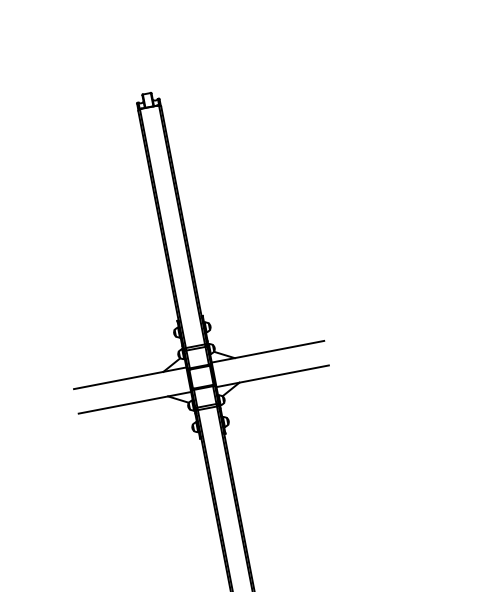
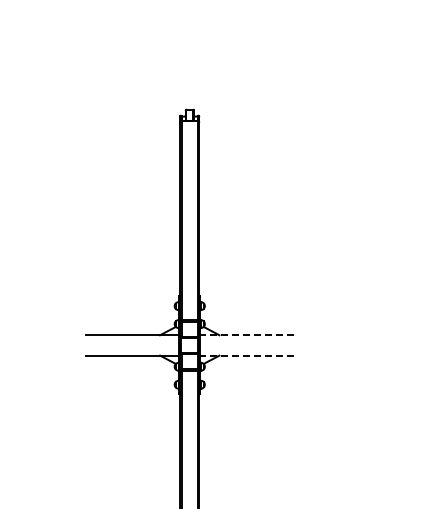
line: (268, 351) -> (247, 335), solid -> dashed
line: (273, 376) -> (247, 355), solid -> dashed

